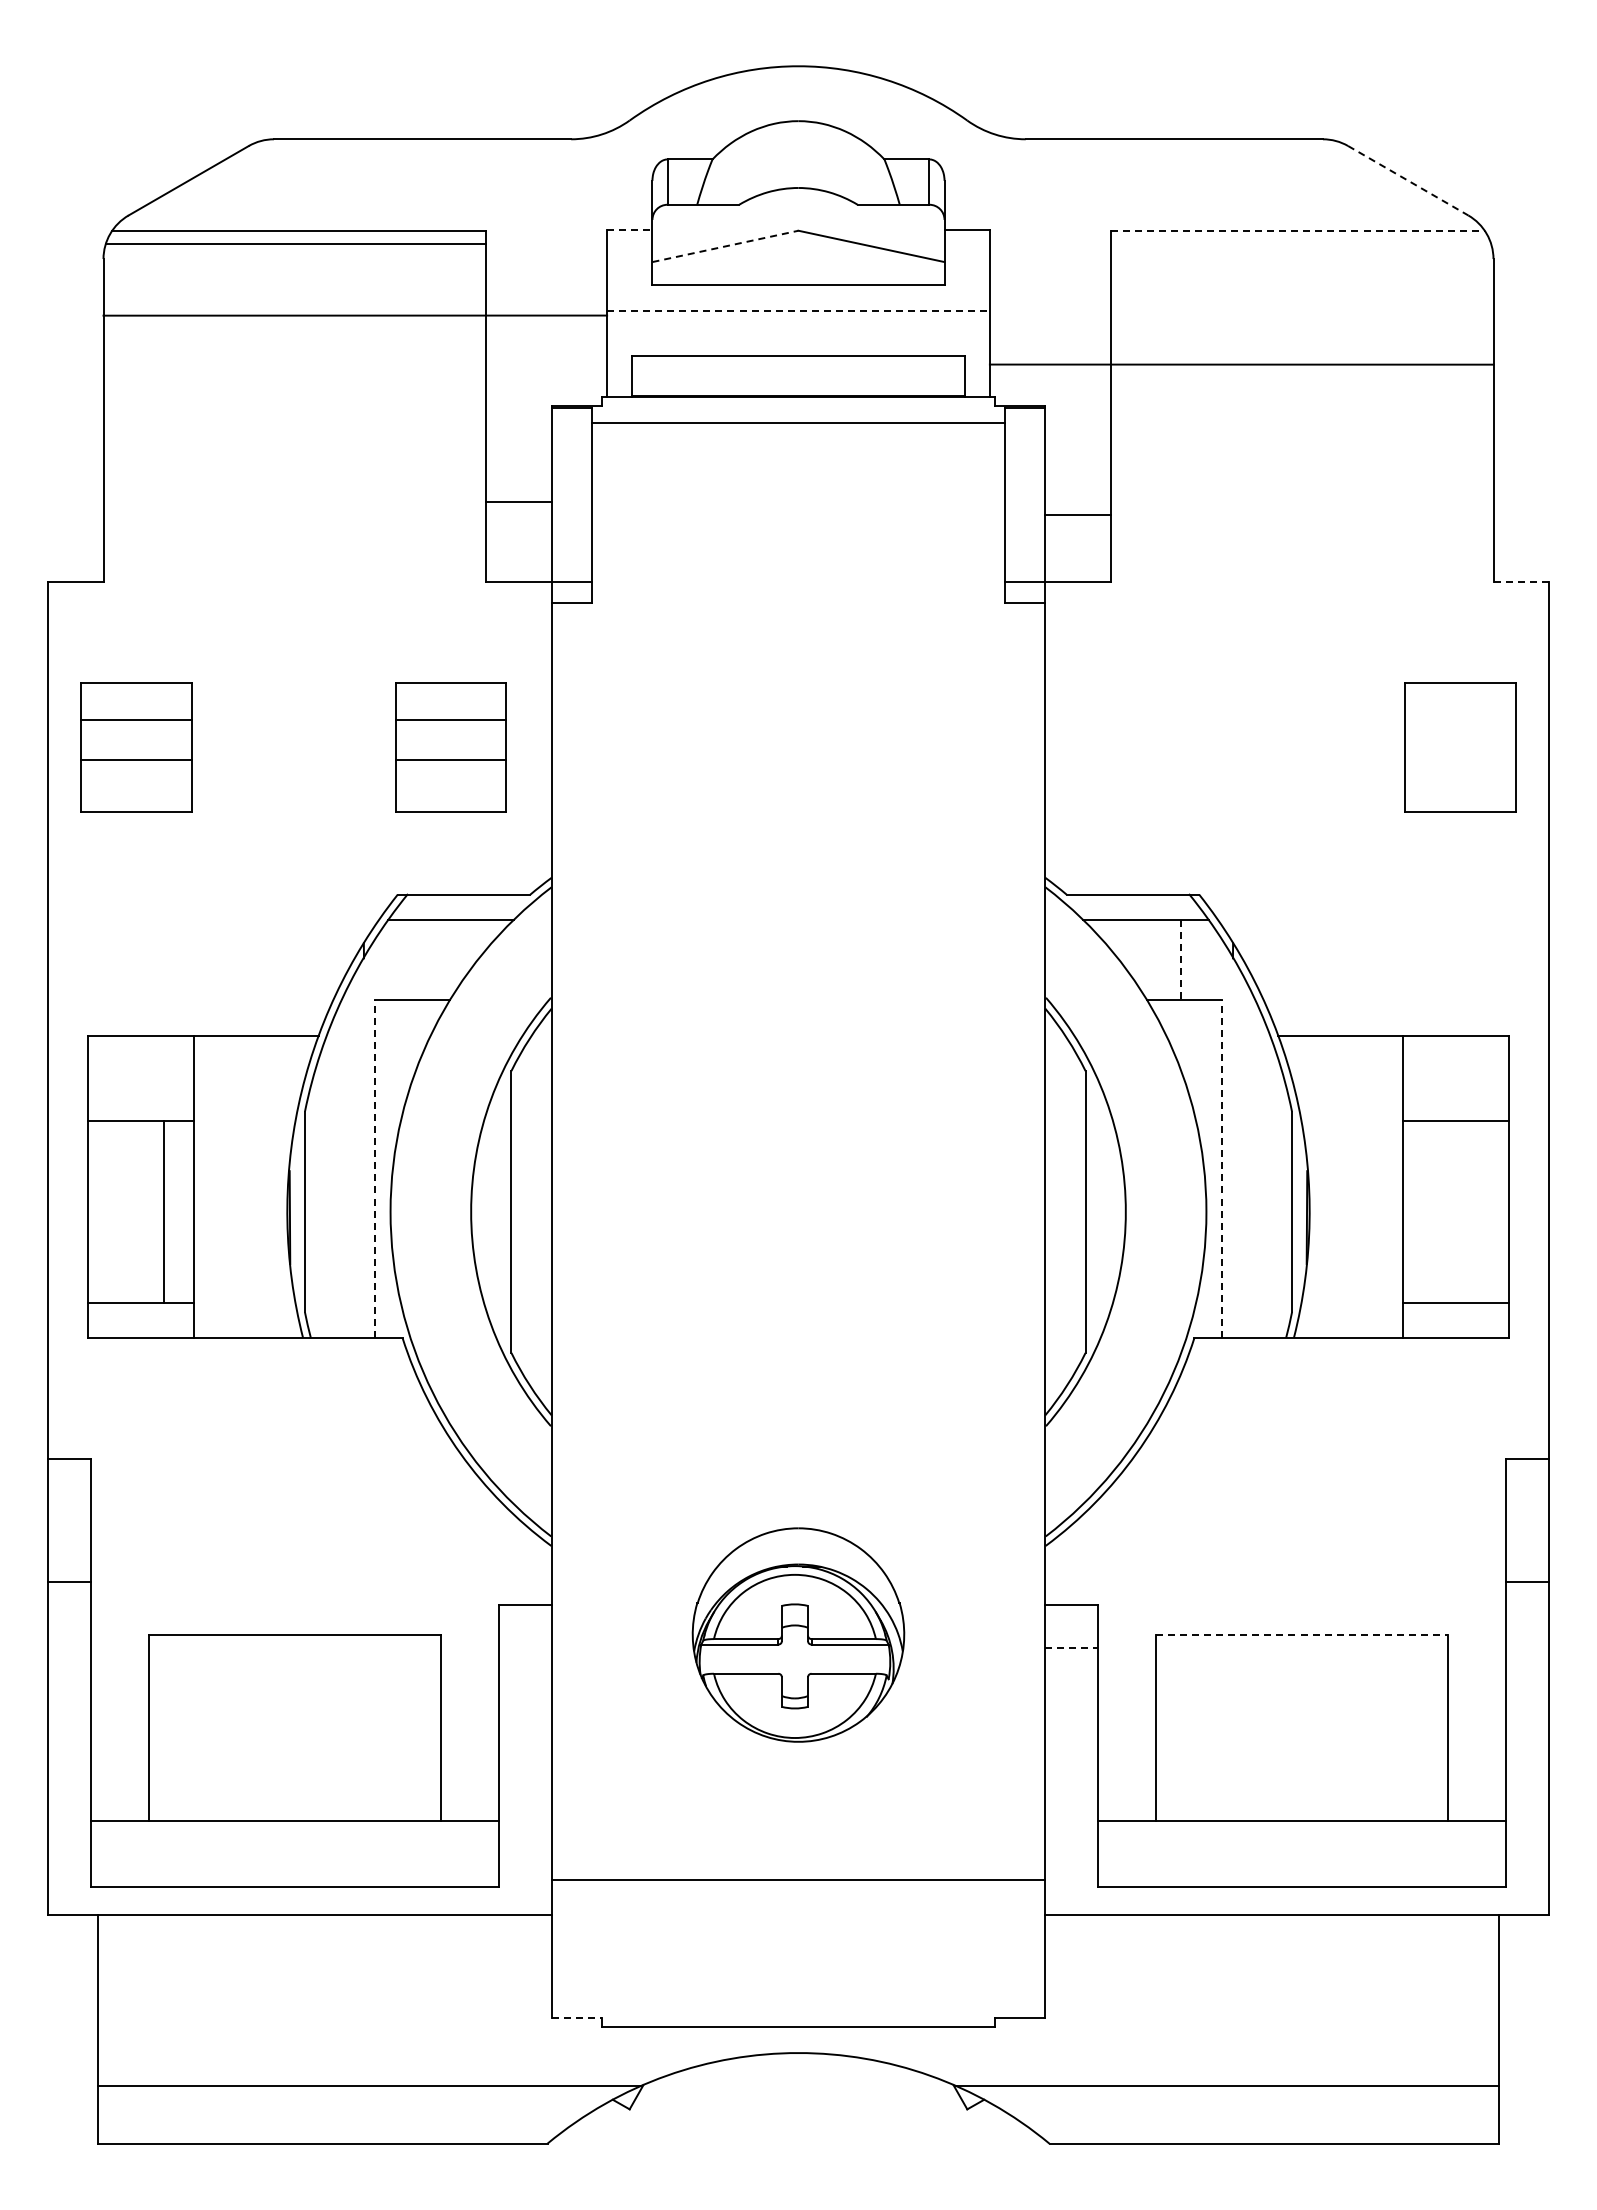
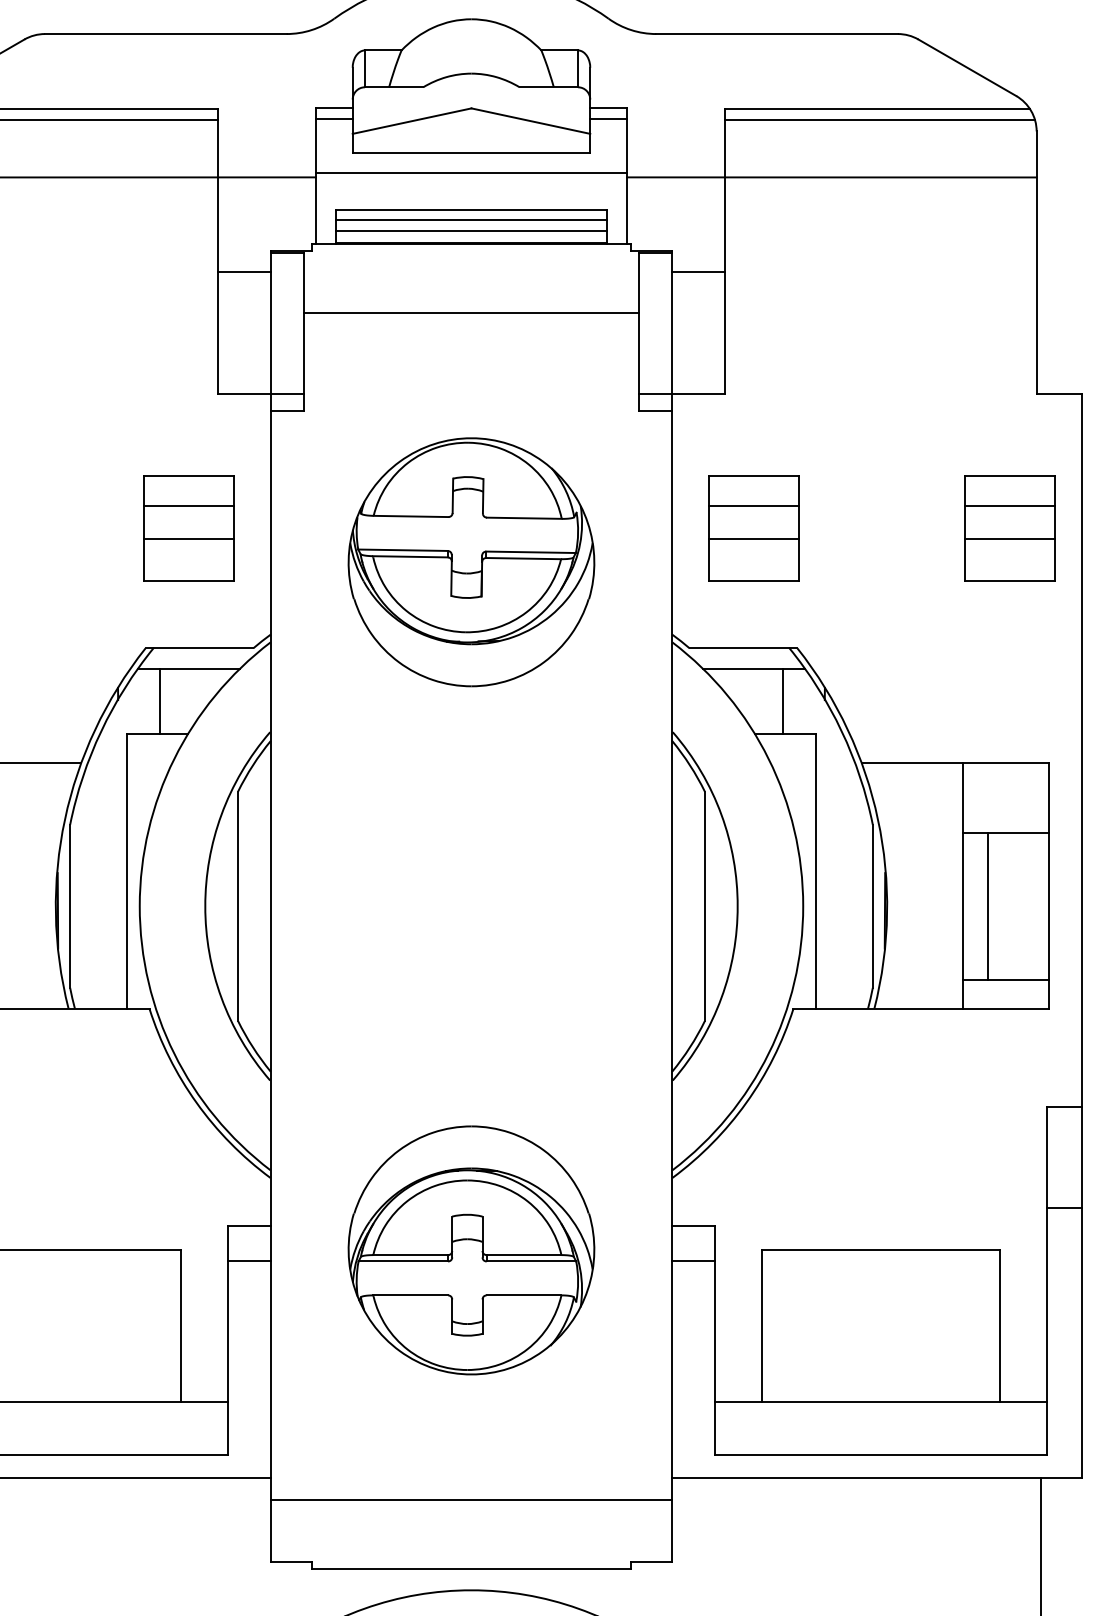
line: (1408, 181) -> (967, 68), dashed -> solid
line: (629, 230) -> (334, 108), dashed -> solid
line: (1298, 231) -> (878, 109), dashed -> solid
line: (629, 243) -> (334, 118), added
line: (966, 243) -> (608, 118), added
line: (1300, 244) -> (879, 119), added
line: (725, 246) -> (412, 121), dashed -> solid
line: (799, 310) -> (472, 173), dashed -> solid
line: (1241, 364) -> (831, 177), moved
line: (798, 368) -> (471, 220), added
line: (798, 381) -> (471, 231), added
line: (798, 422) -> (471, 312), moved
line: (518, 502) -> (243, 271), moved
line: (1077, 515) -> (698, 271), moved
line: (1521, 582) -> (1059, 394), dashed -> solid
line: (1460, 719) -> (1009, 505), added
part: (1145, 747) -> (753, 528), added
line: (1460, 760) -> (1009, 539), added
part: (798, 788) -> (471, 561), added
line: (415, 959) -> (160, 701), added
line: (1181, 960) -> (782, 701), dashed -> solid
line: (375, 1169) -> (127, 871), dashed -> solid
line: (1221, 1169) -> (815, 871), dashed -> solid
line: (1433, 1211) -> (987, 905), added
part: (798, 1634) -> (471, 1249), size x1.43
line: (1302, 1635) -> (881, 1250), dashed -> solid
line: (524, 1648) -> (248, 1261), added
line: (1072, 1648) -> (694, 1261), dashed -> solid
line: (798, 1880) -> (471, 1500), moved
line: (577, 2017) -> (291, 1561), dashed -> solid

